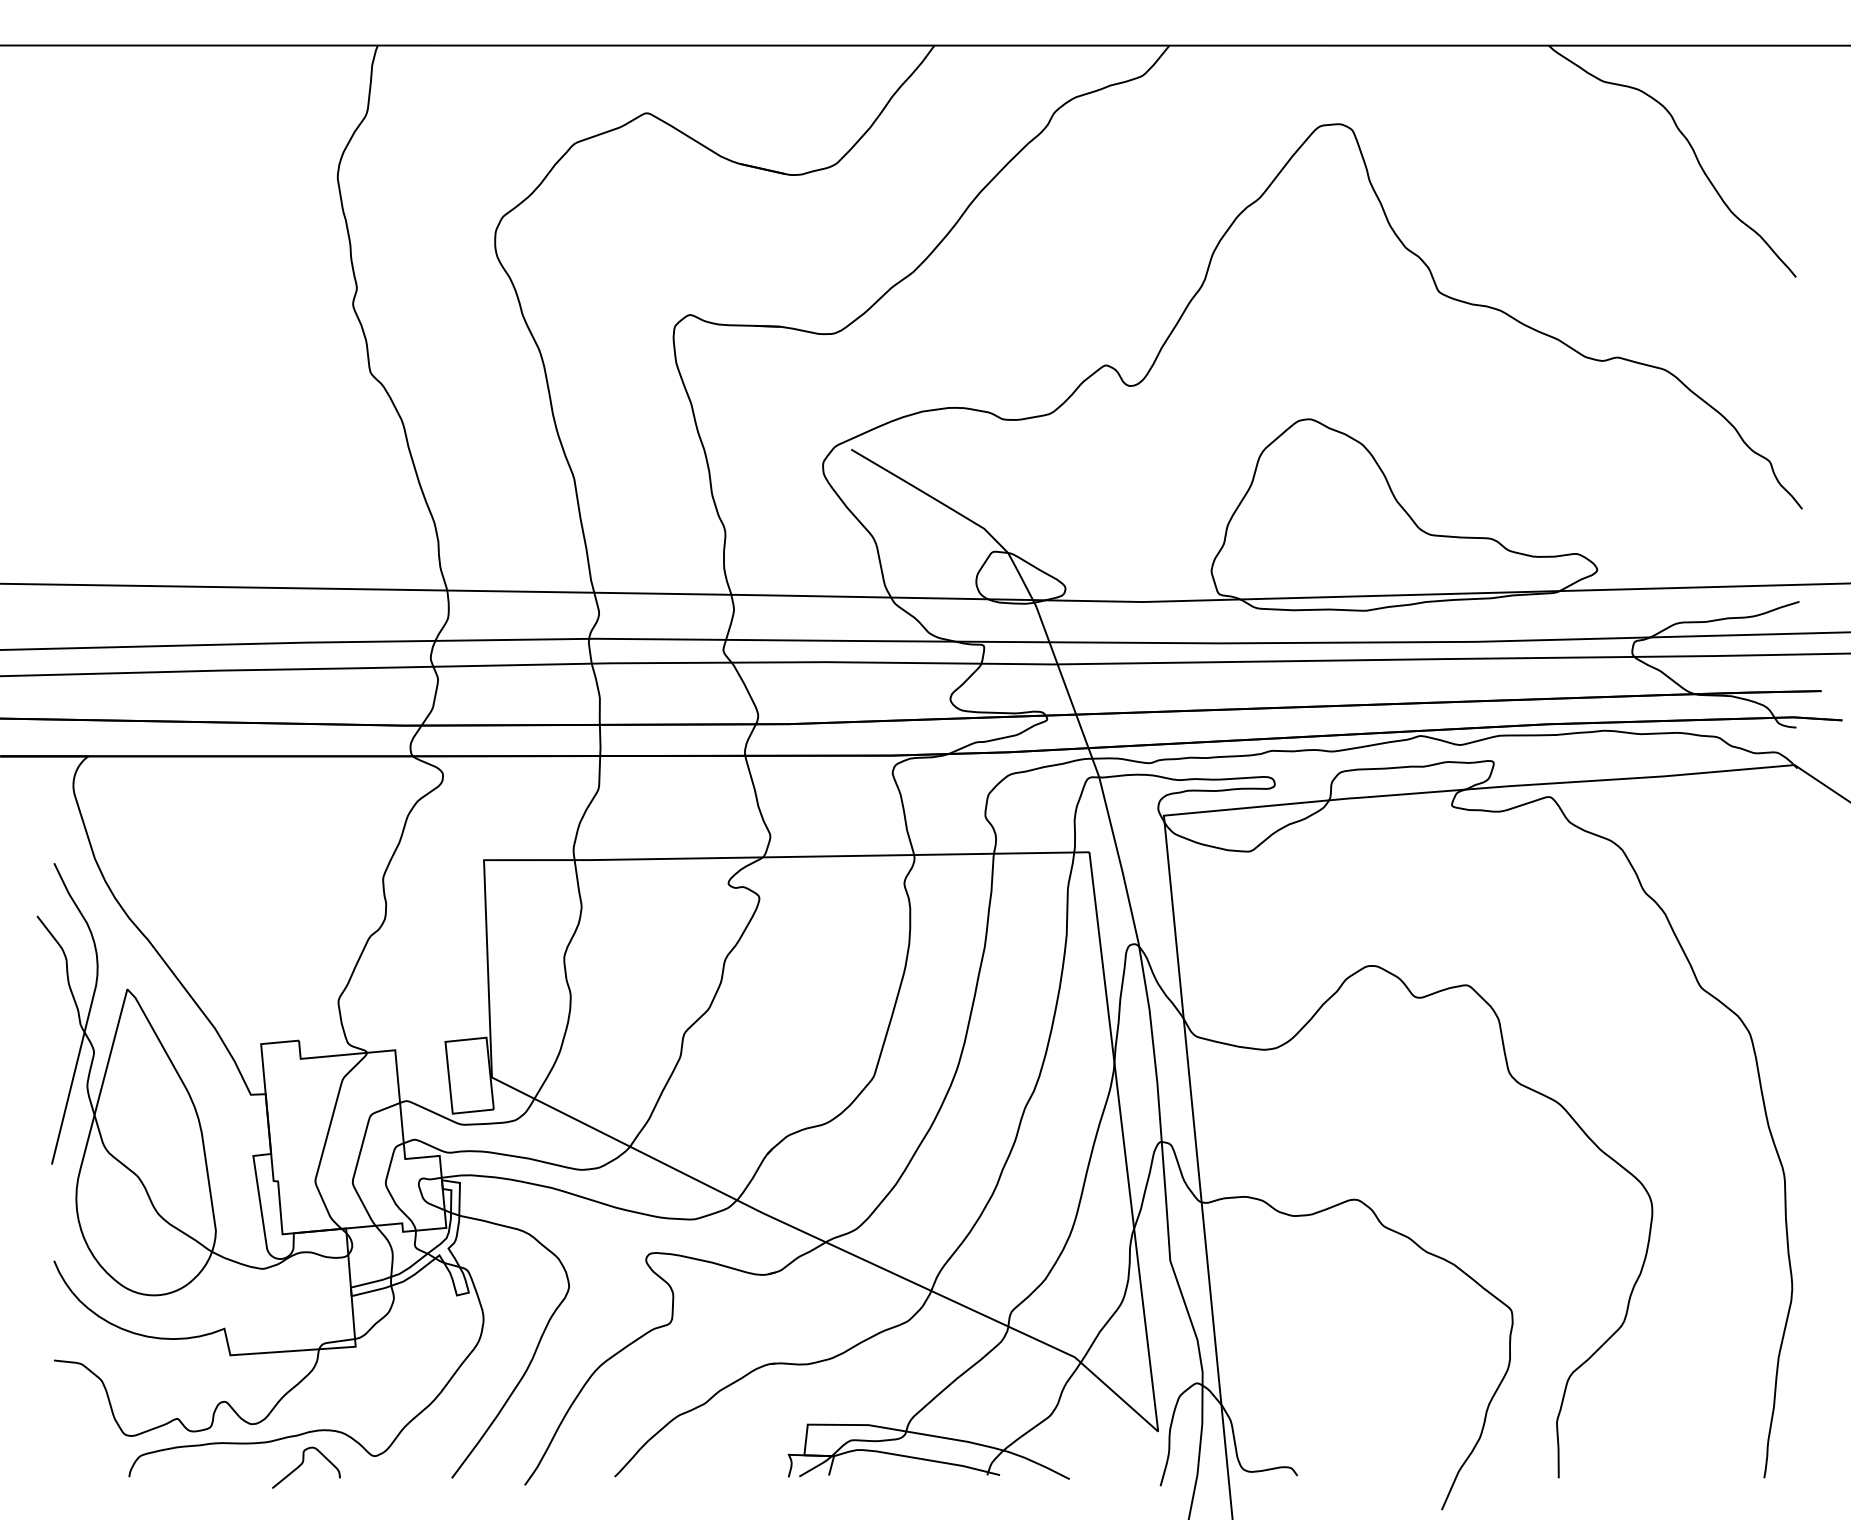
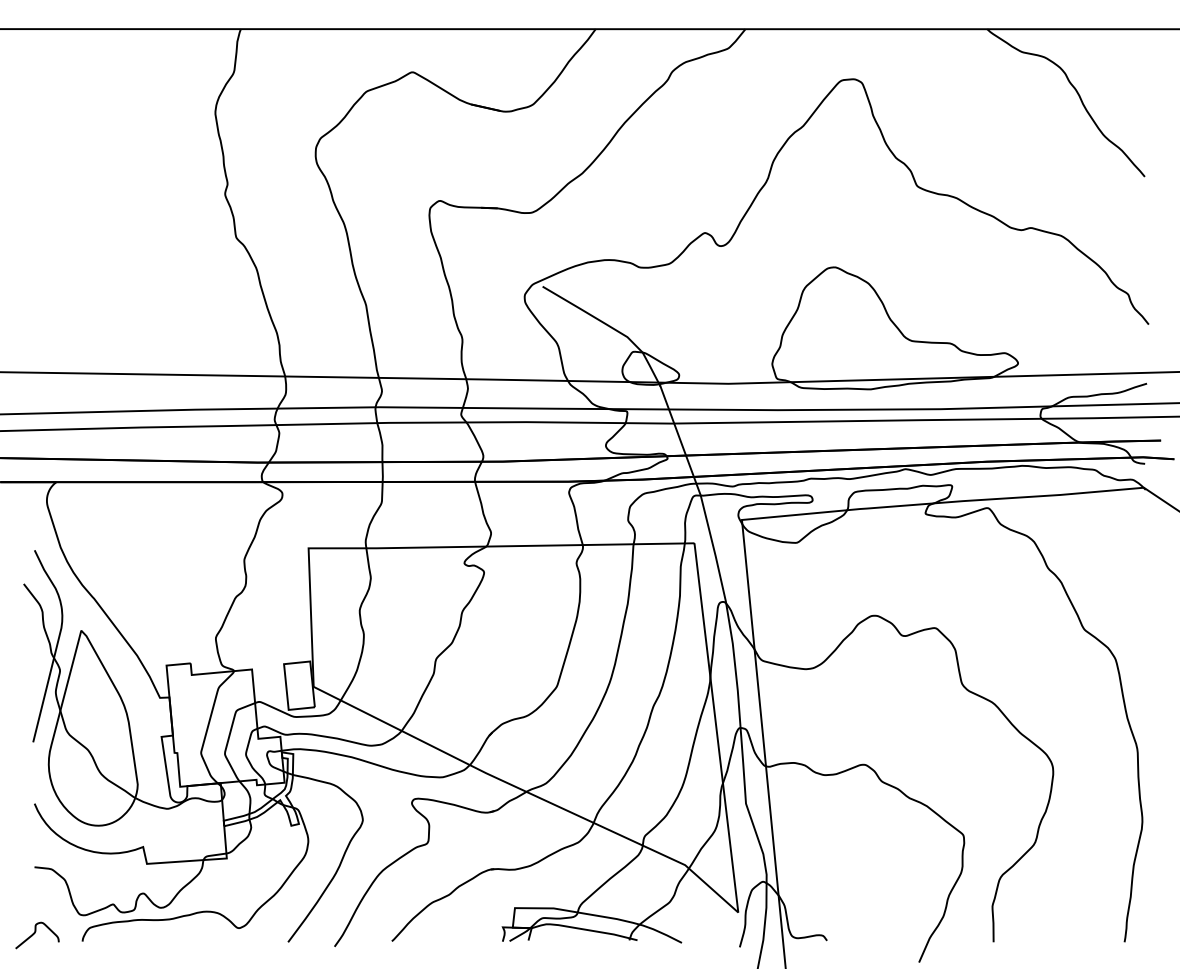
curve: (303, 1464) -> (35, 933), moved

